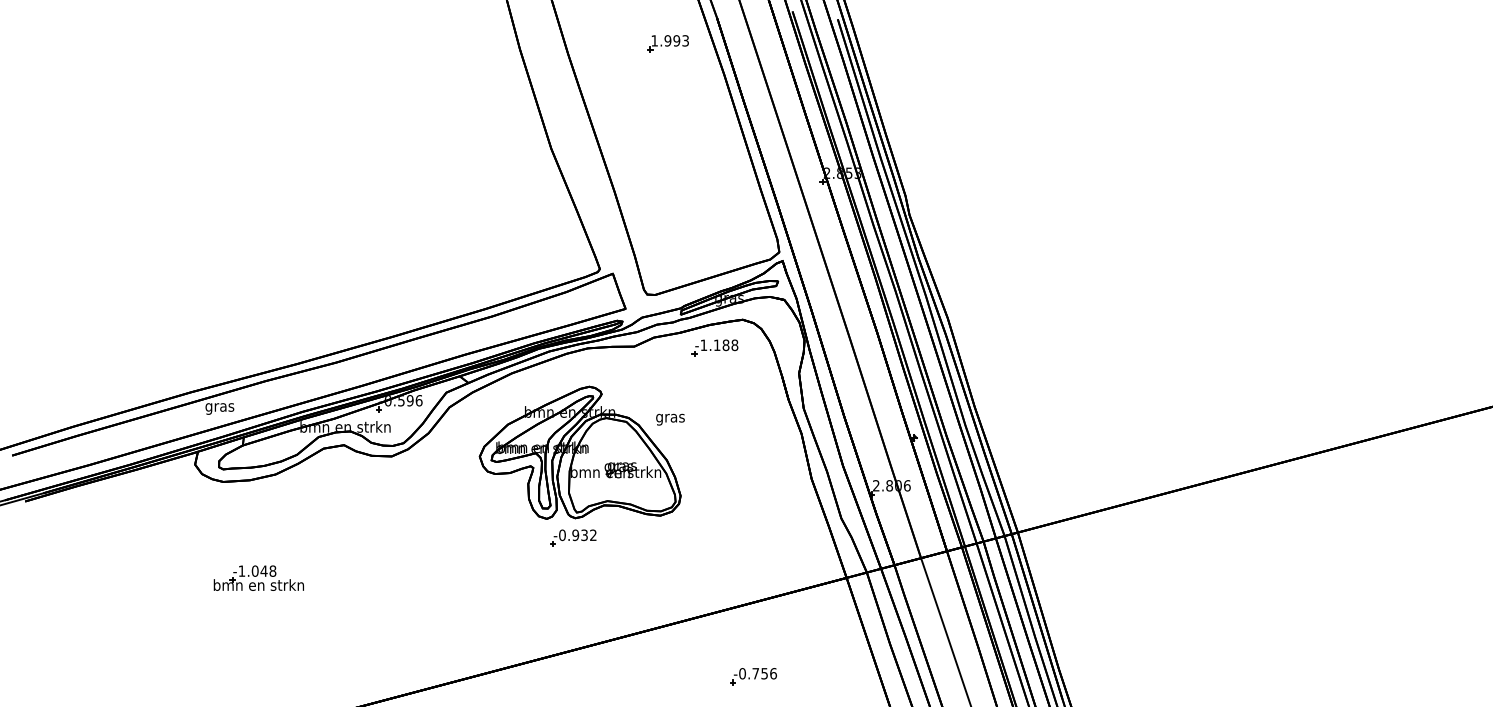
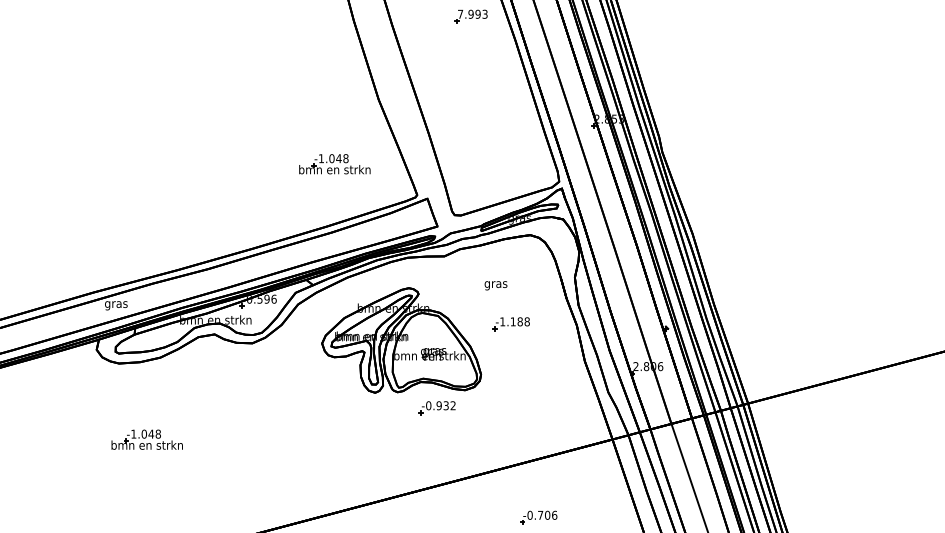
text: (654, 40) -> (460, 14), 1.993 -> 7.993
part: (495, 229) -> (334, 163), added
part: (714, 347) -> (511, 323), moved
text: (670, 419) -> (496, 285), moved
part: (573, 537) -> (437, 407), moved
text: (764, 673) -> (547, 515), -0.756 -> -0.706

